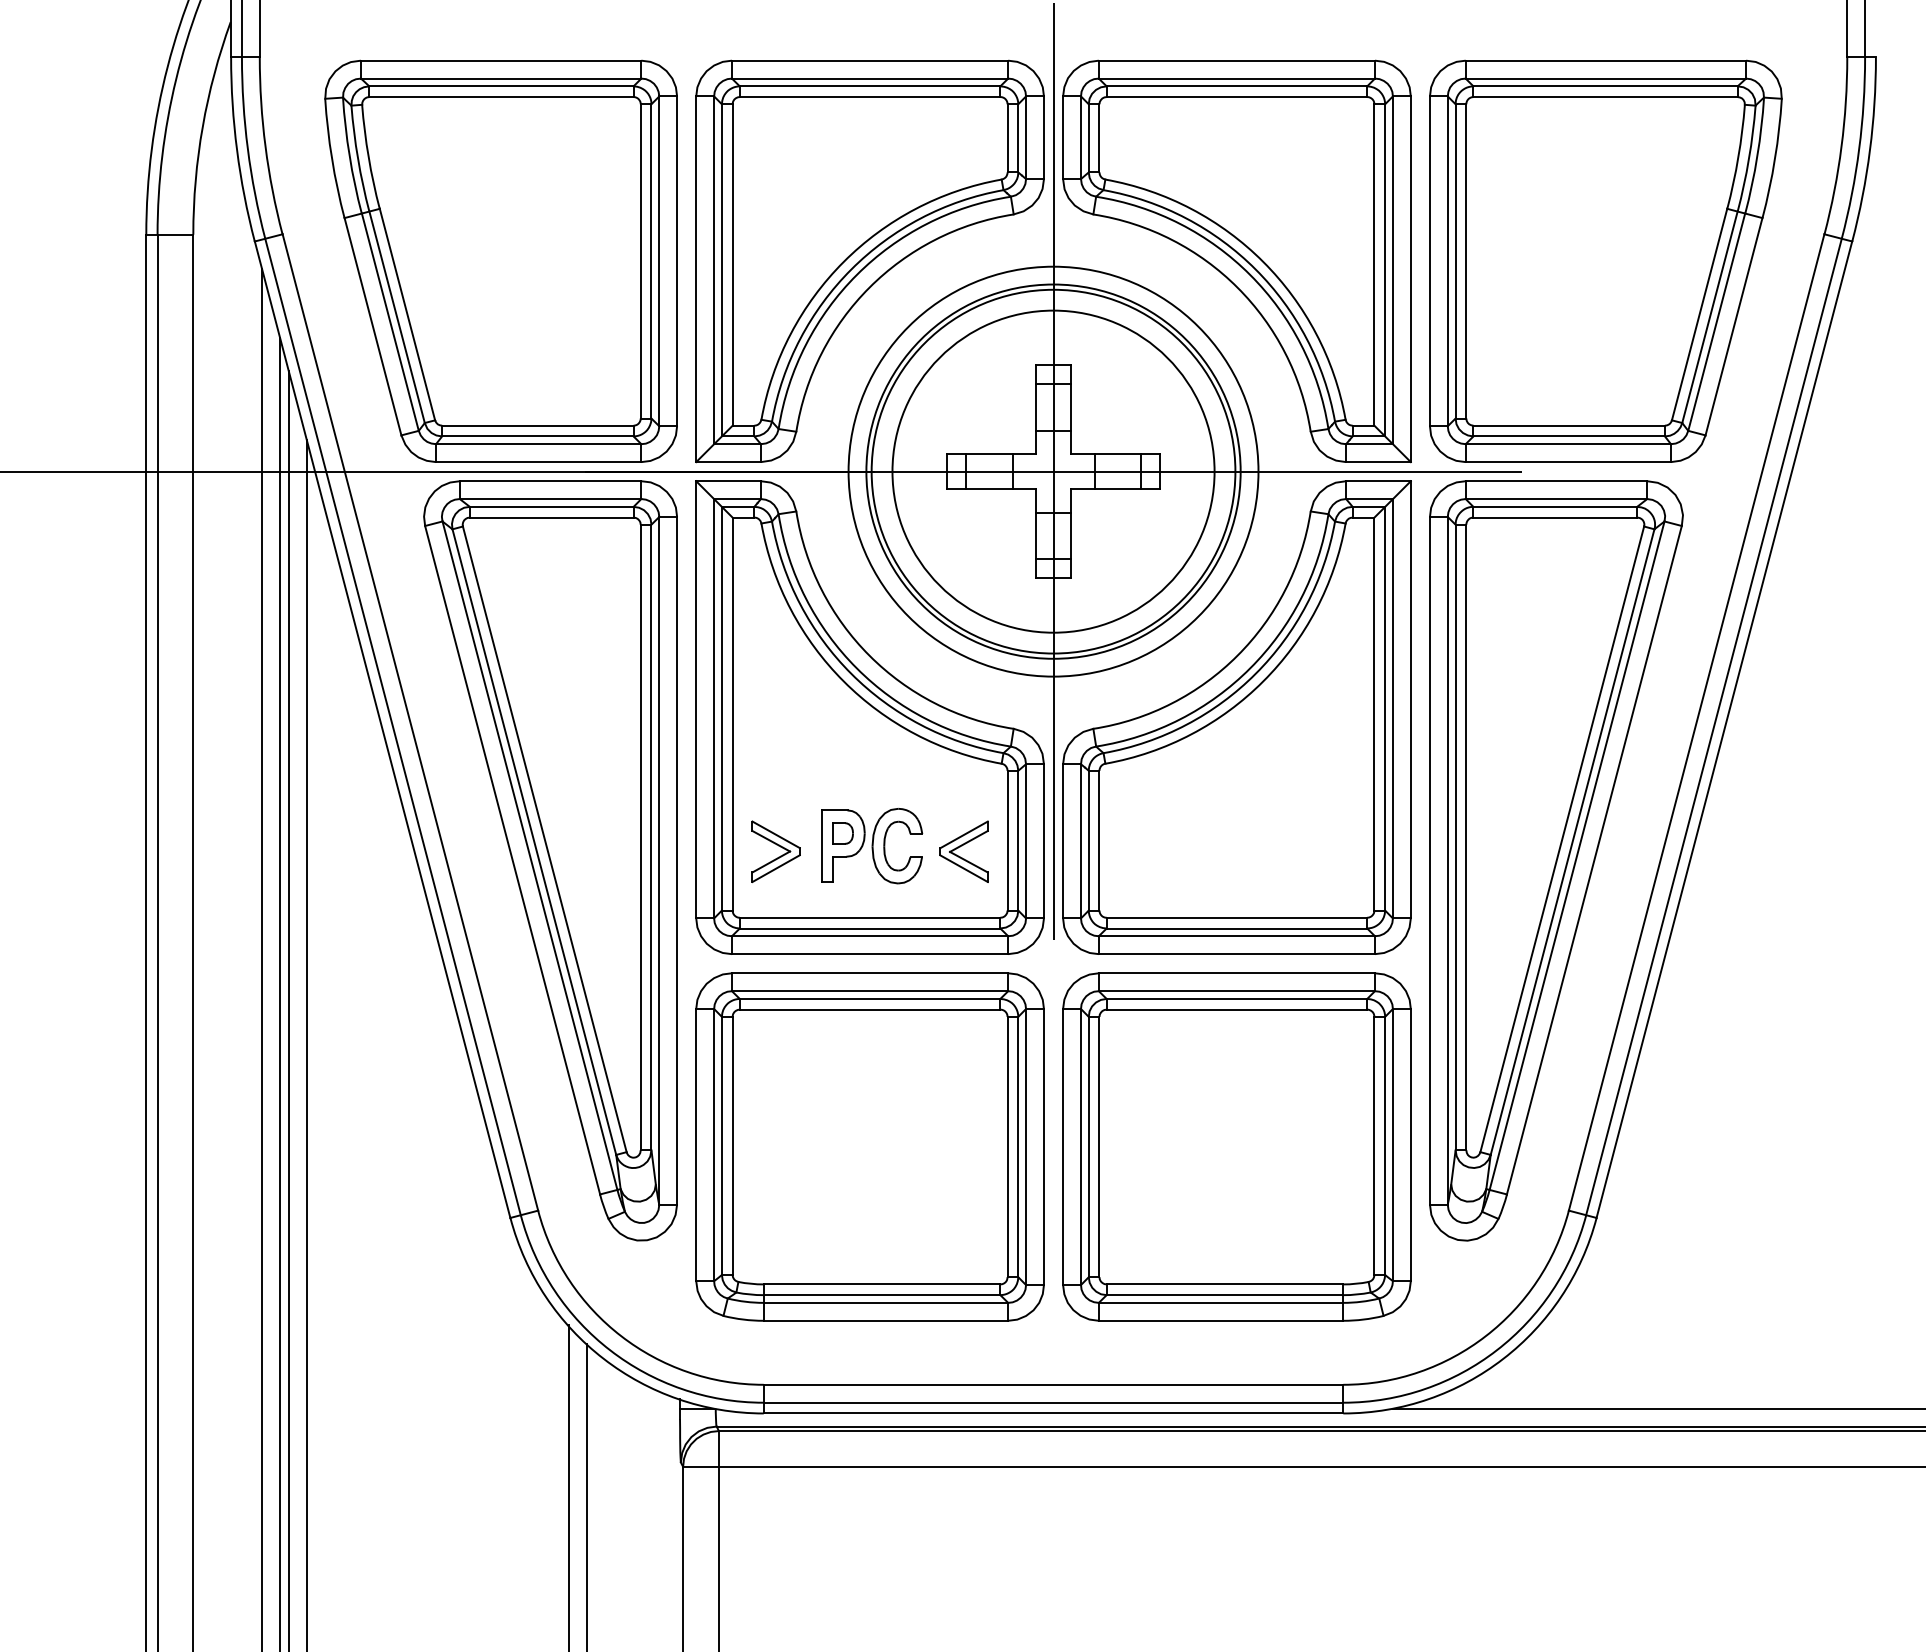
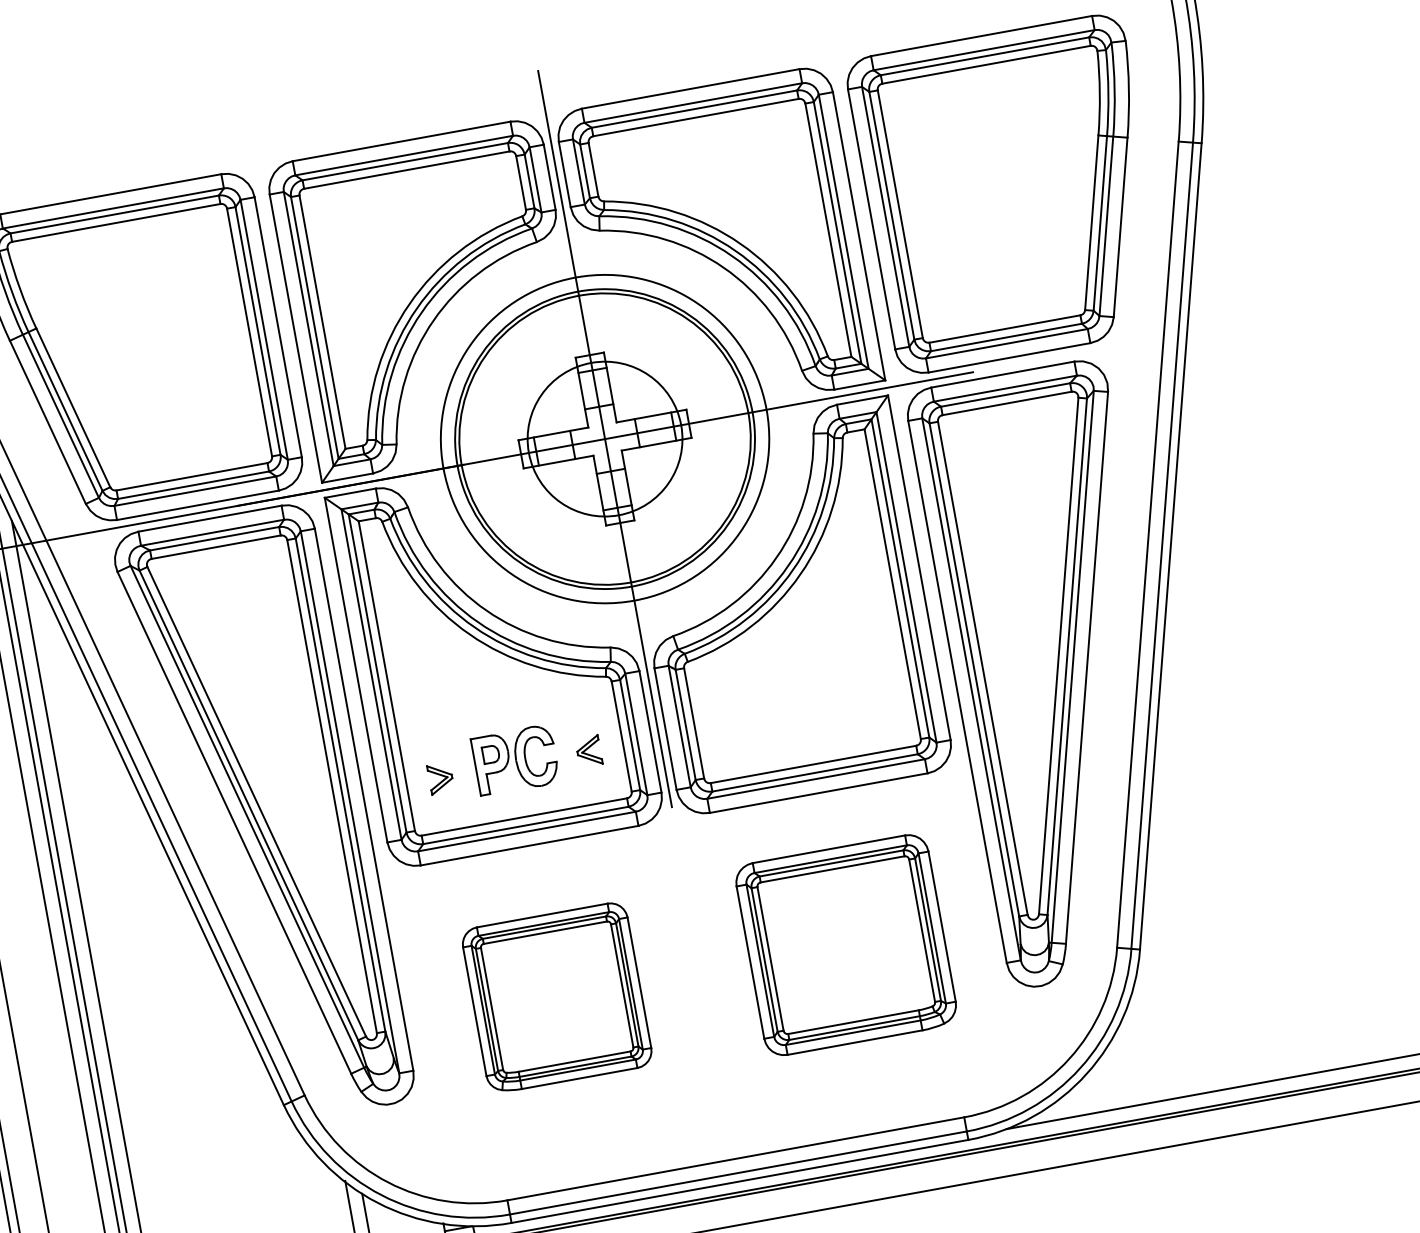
circle: (1053, 471) -> (605, 438), size x0.6
part: (775, 851) -> (440, 778), size x0.6
part: (963, 851) -> (588, 751), size x0.6
part: (869, 1146) -> (556, 997), size x0.6
part: (1236, 1146) -> (845, 944), size x0.7

